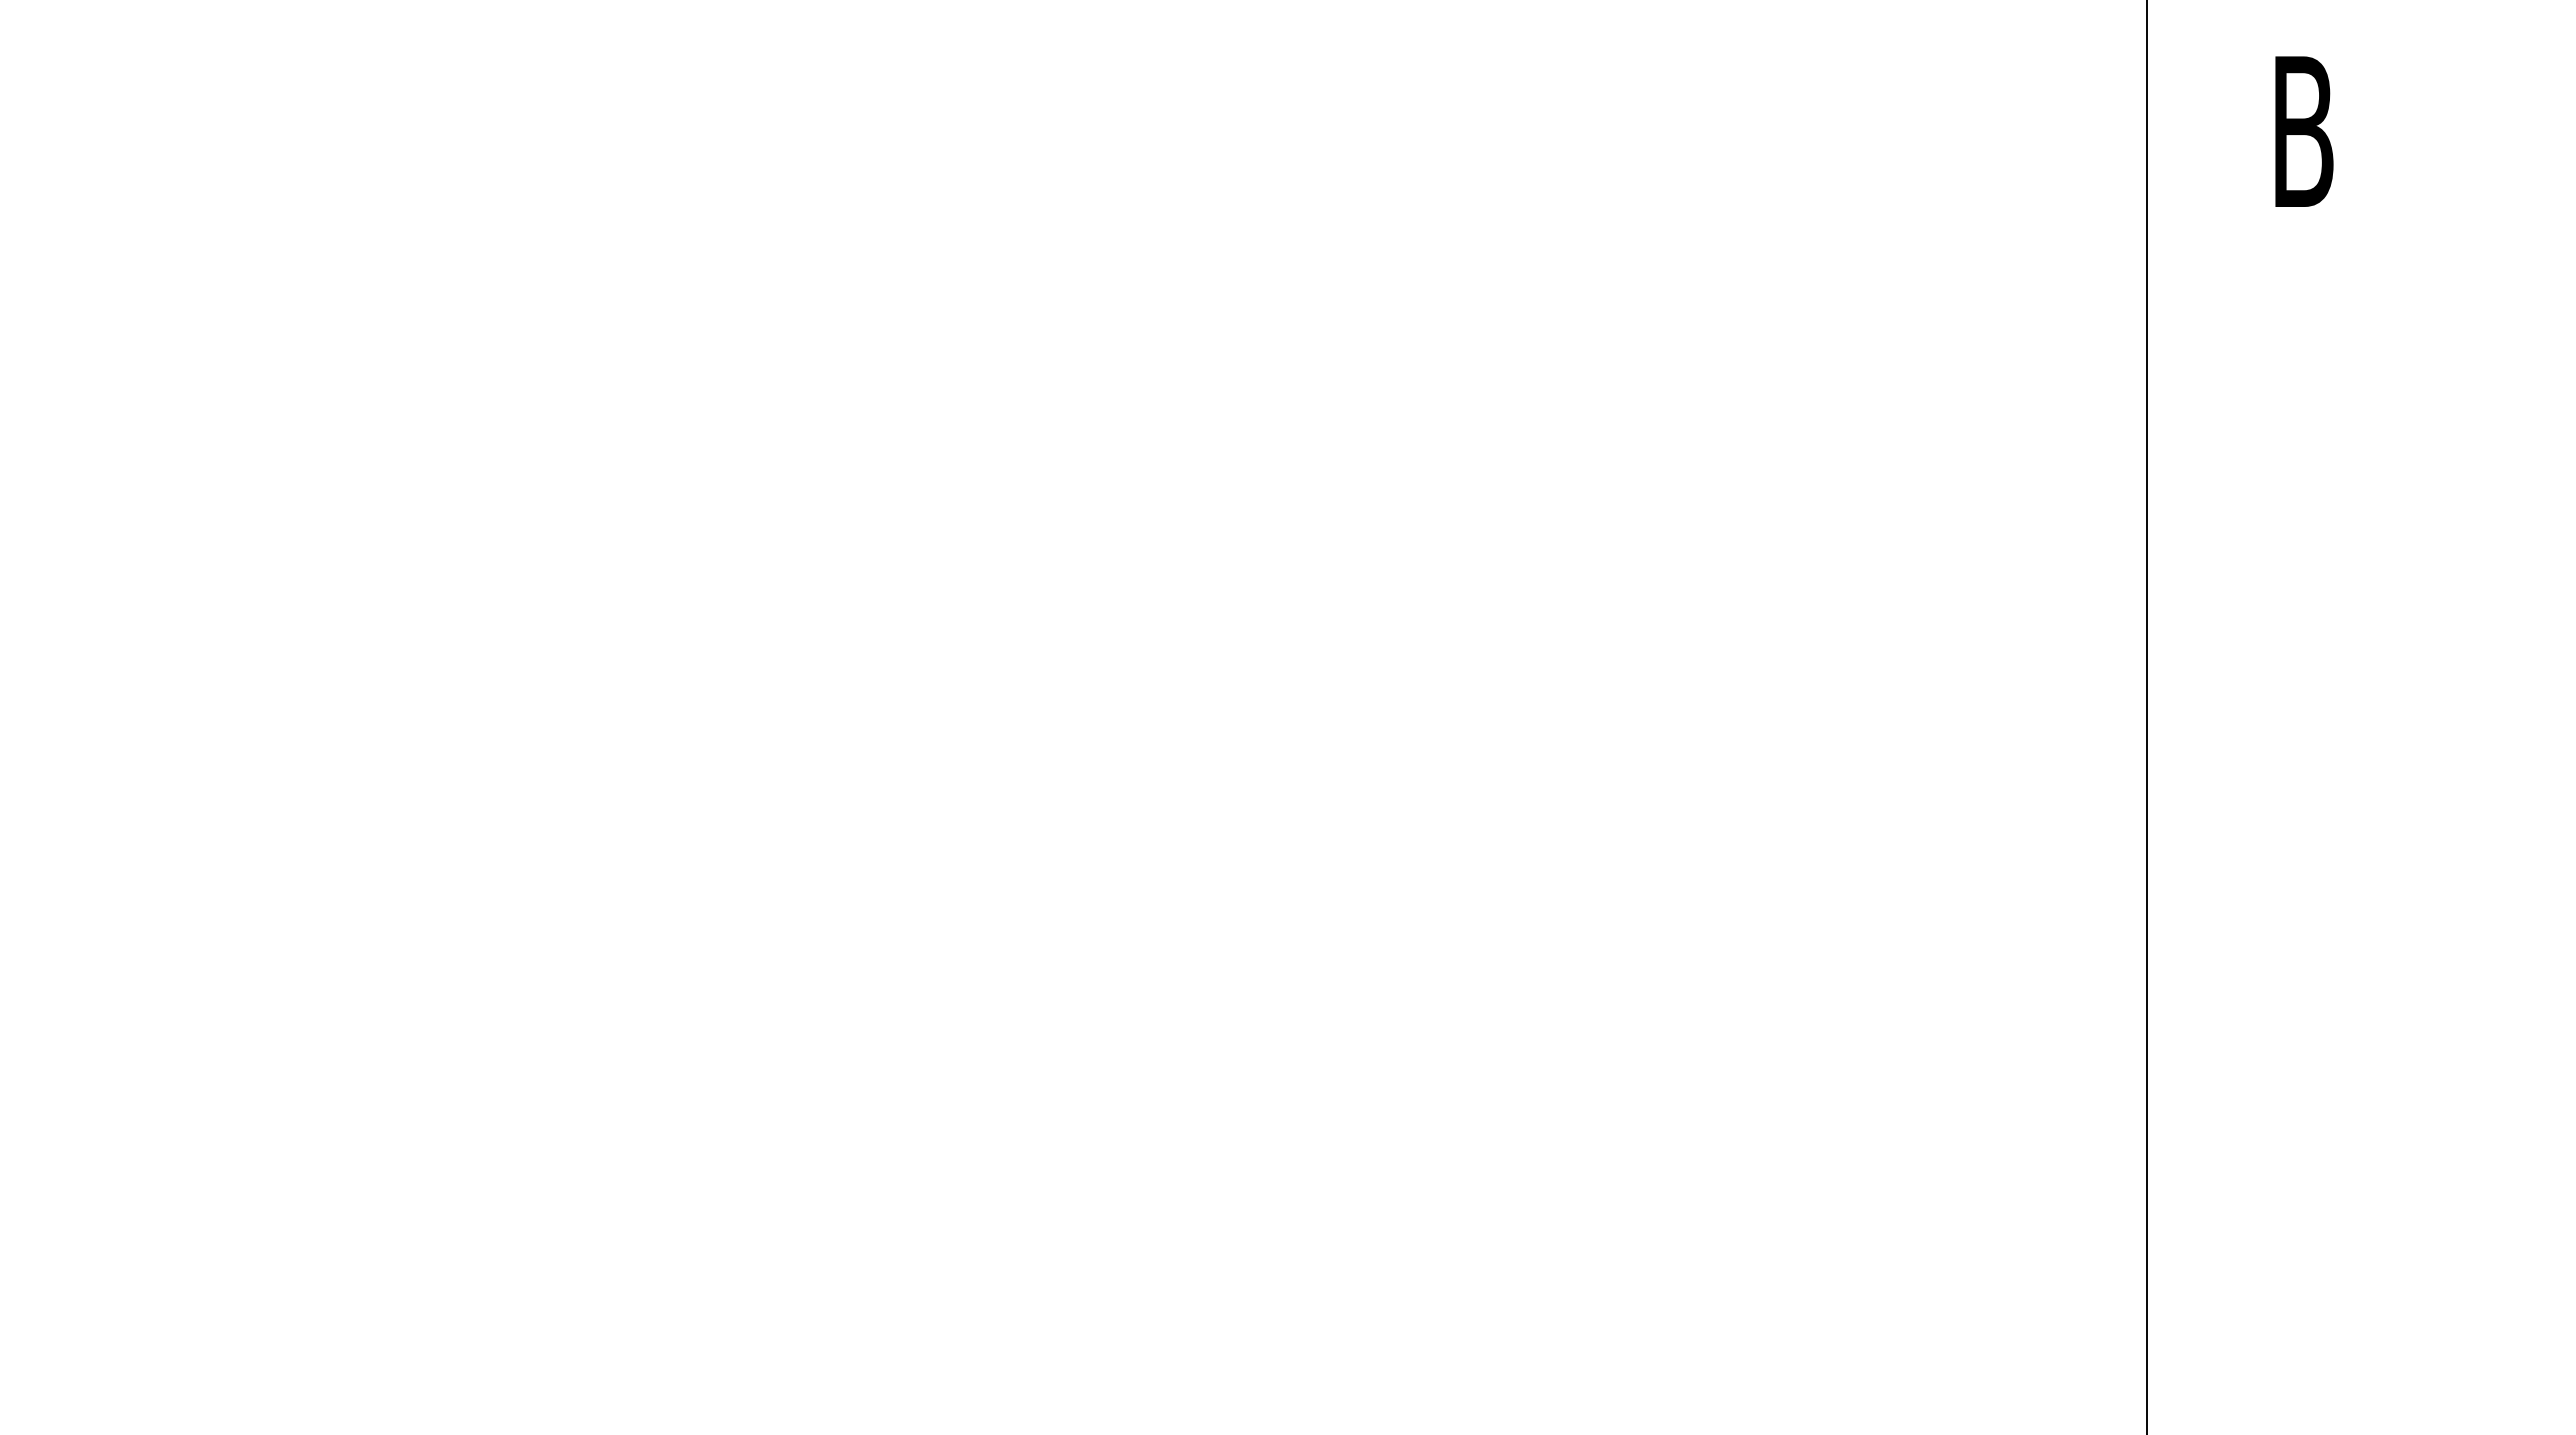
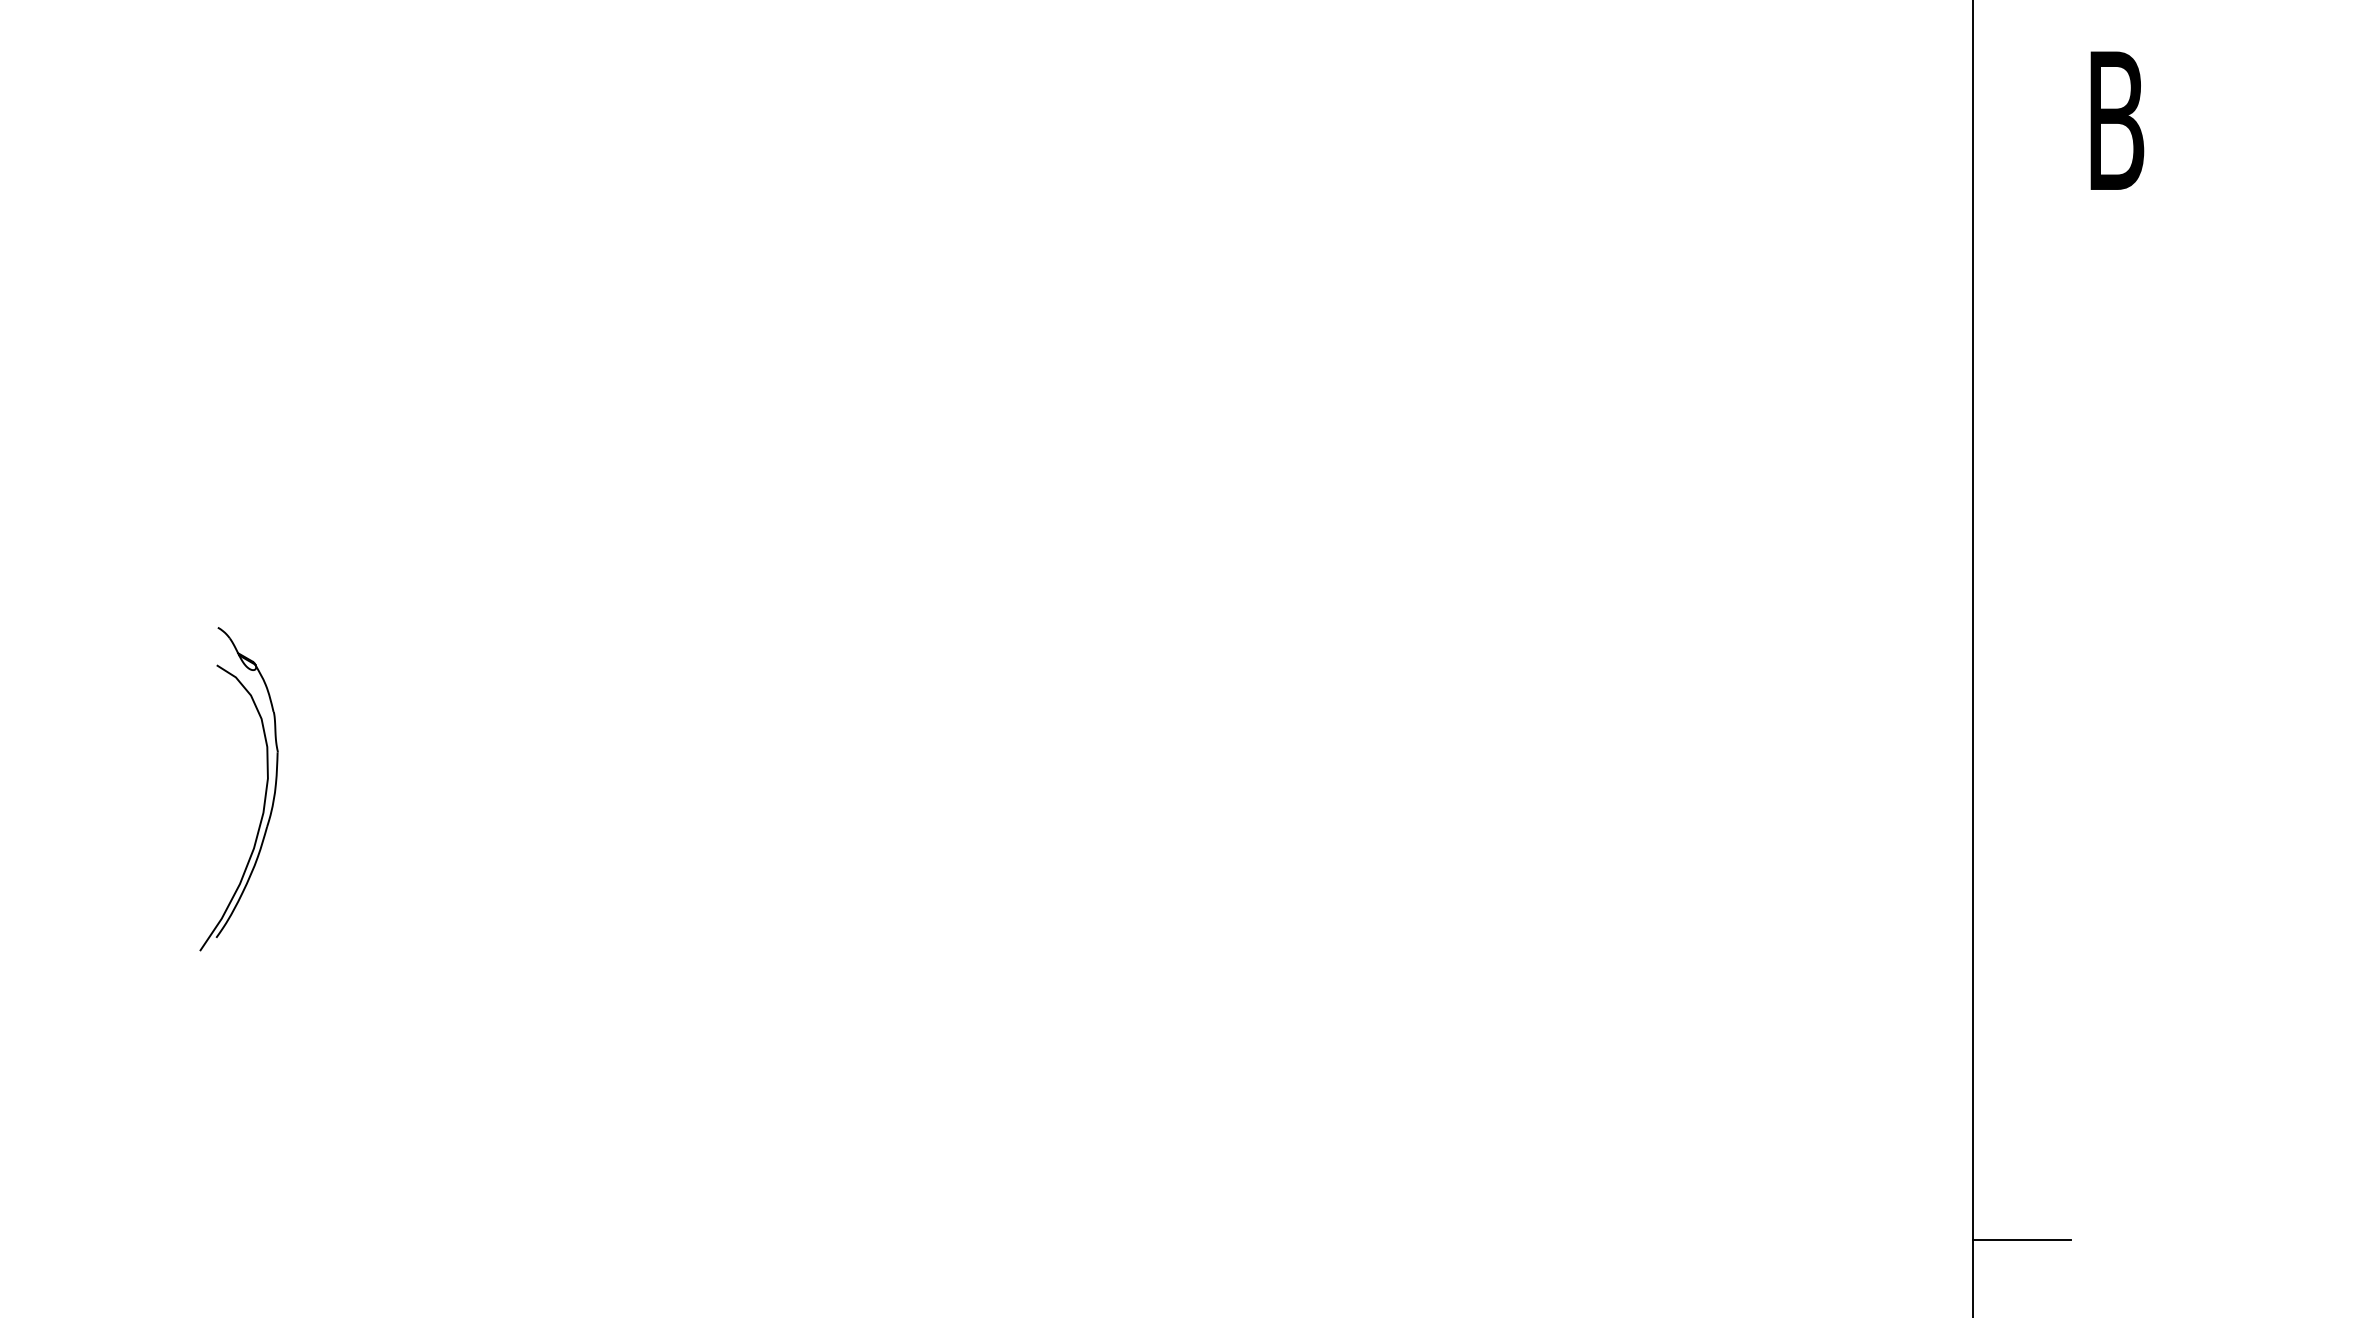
part: (288, 861) -> (265, 791), added
line: (2200, 1349) -> (2021, 1239), added

